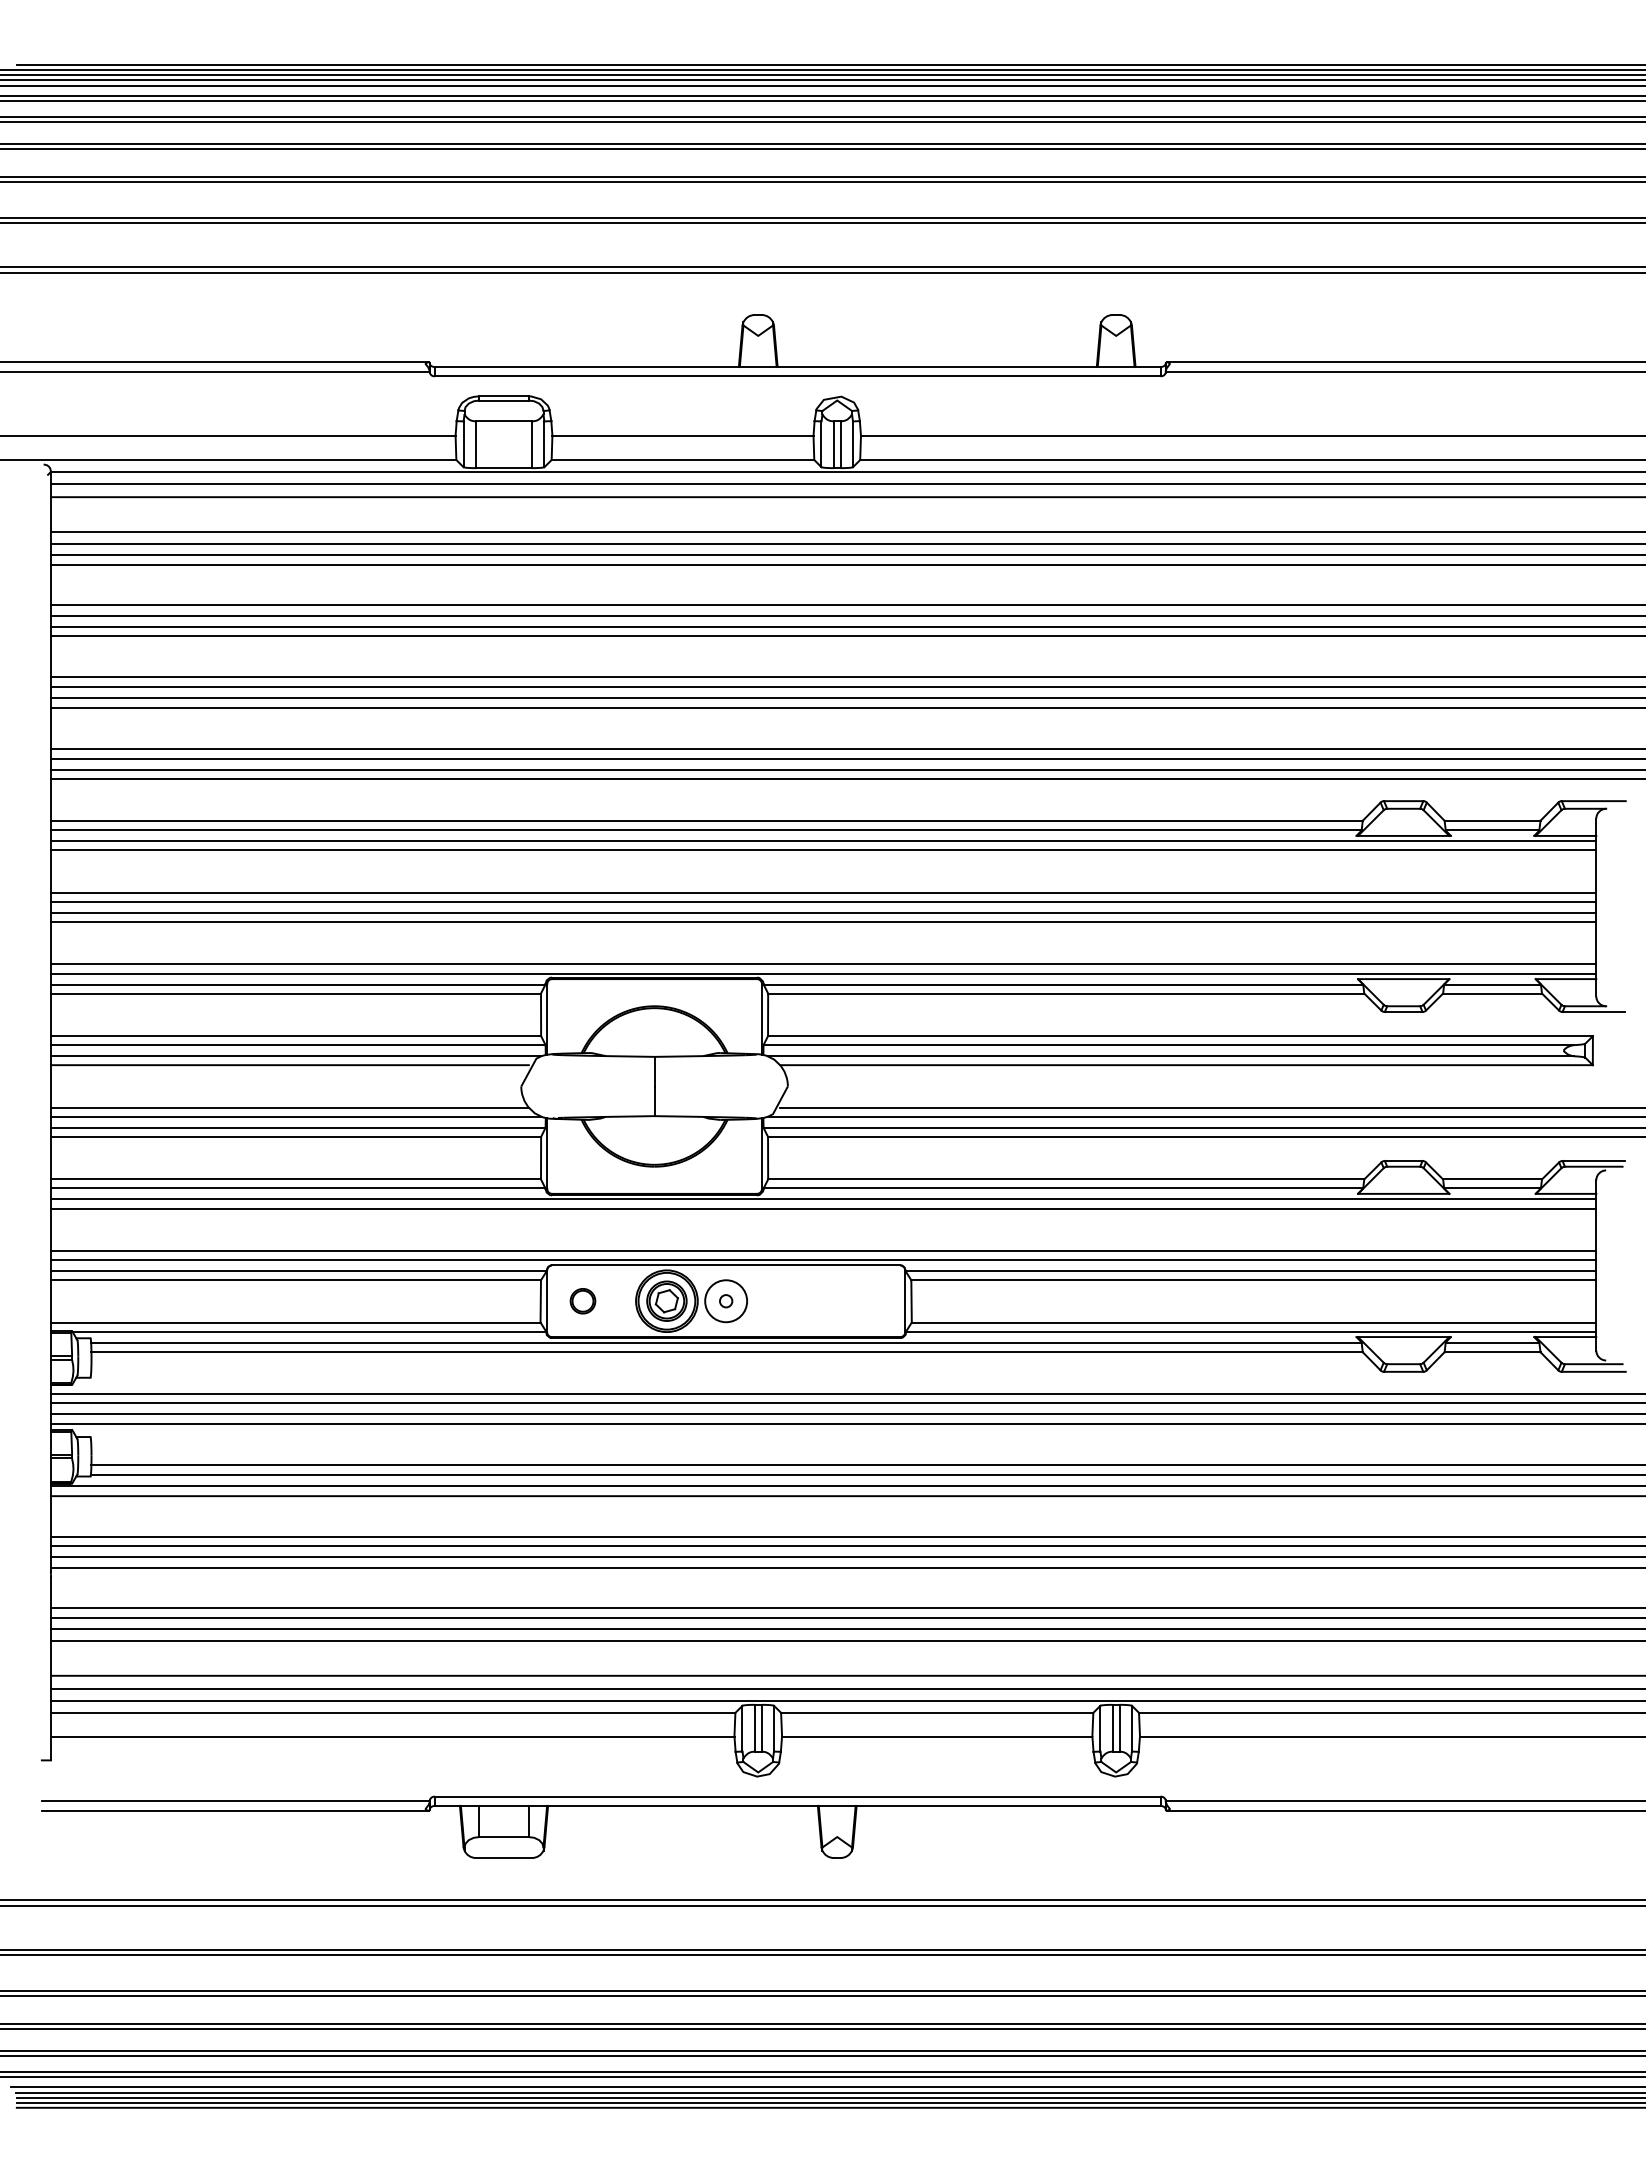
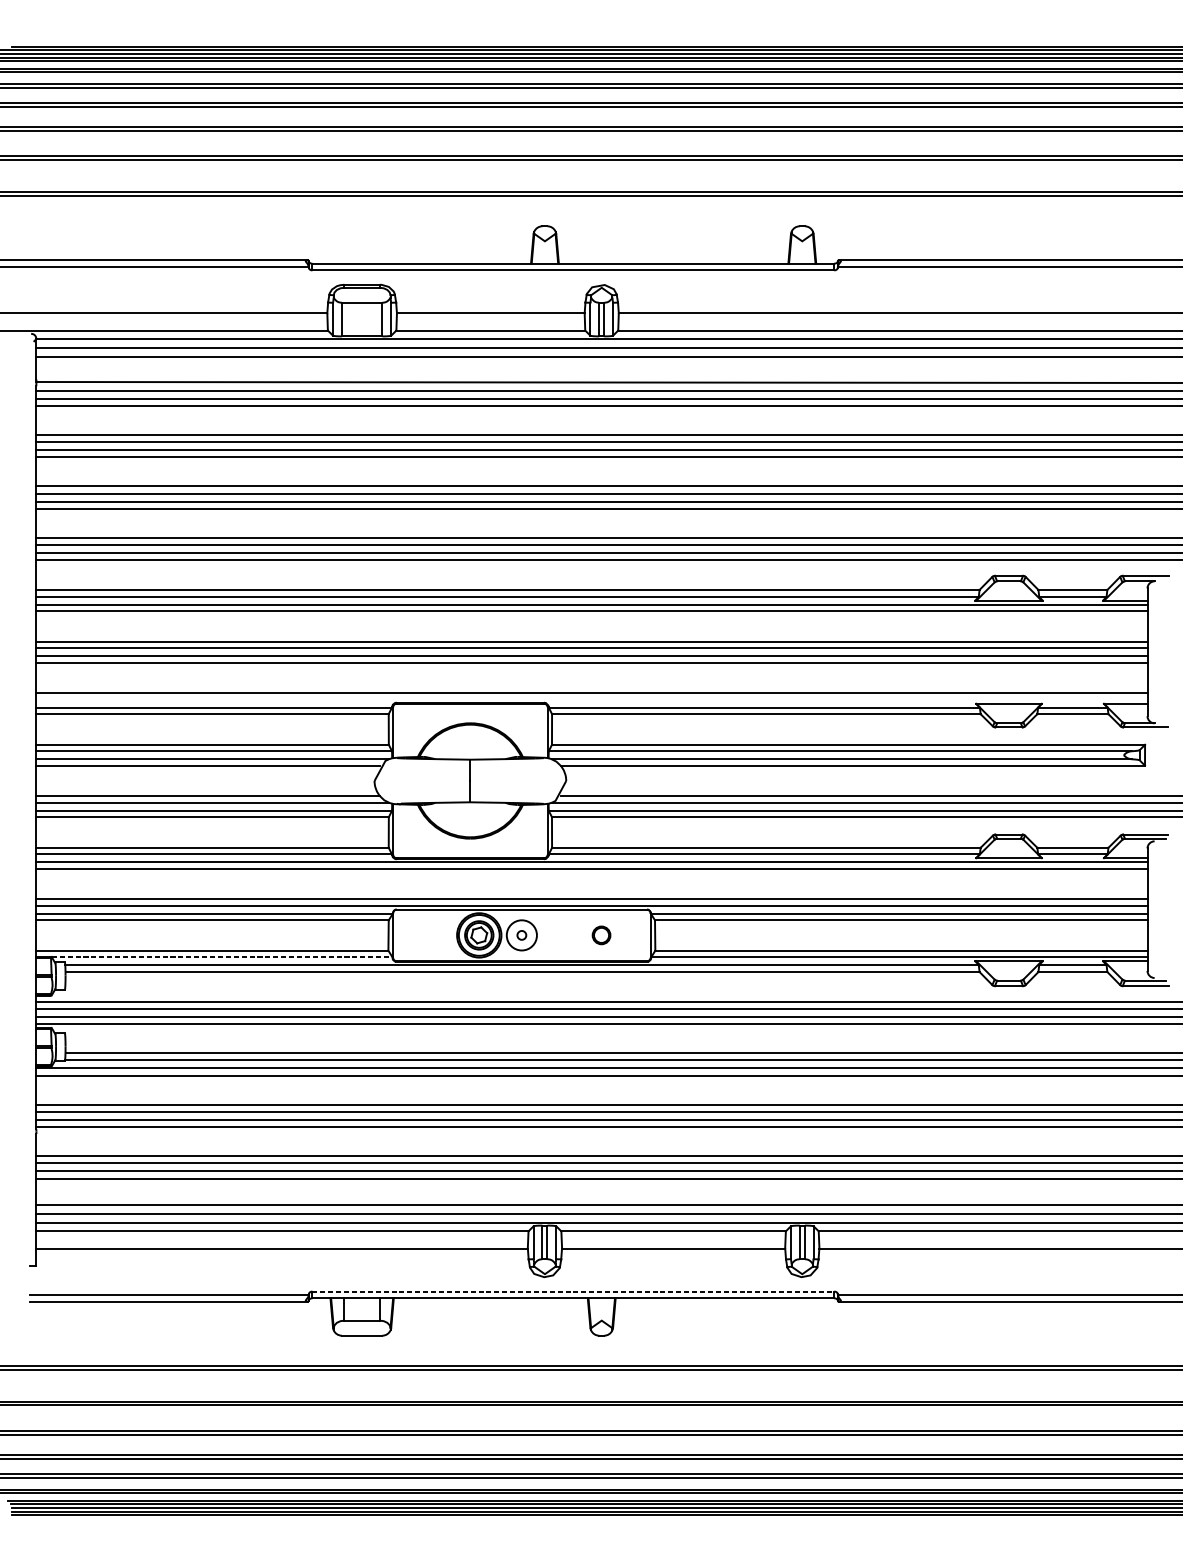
line: (823, 973) -> (591, 699), removed
part: (582, 1301) -> (601, 935), moved
line: (309, 1331) -> (222, 957), solid -> dashed
line: (797, 1796) -> (573, 1291), solid -> dashed

